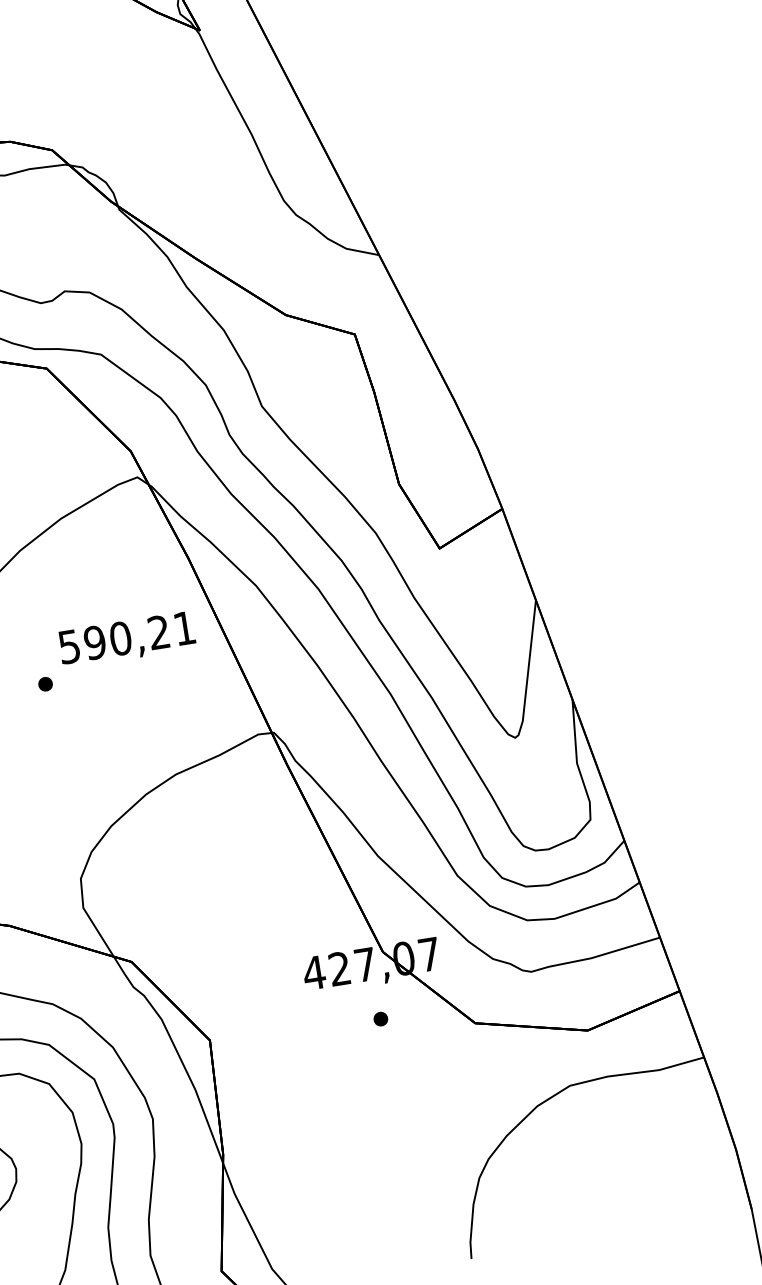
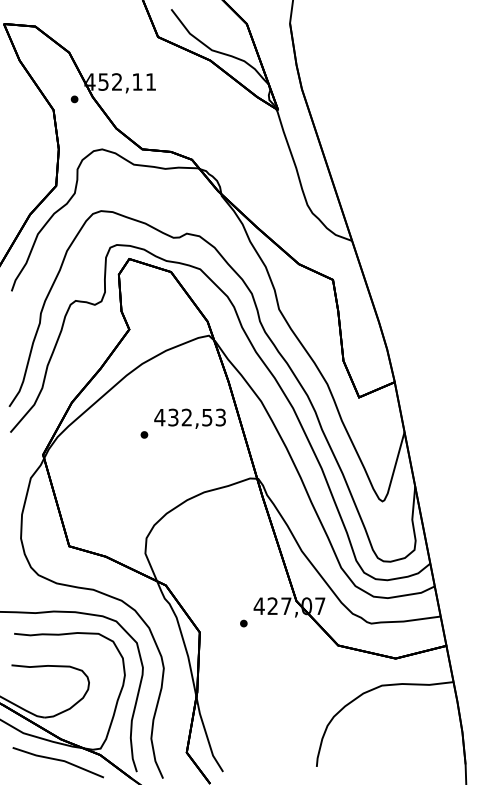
text: (125, 637) -> (189, 417), 590,21 -> 432,53
part: (380, 1019) -> (243, 623), moved

